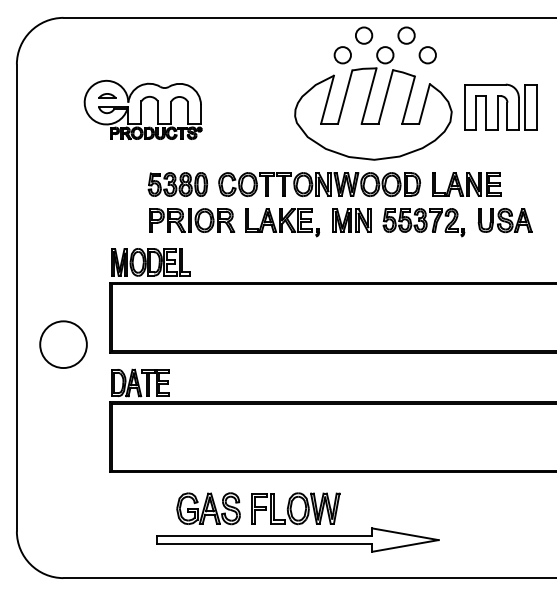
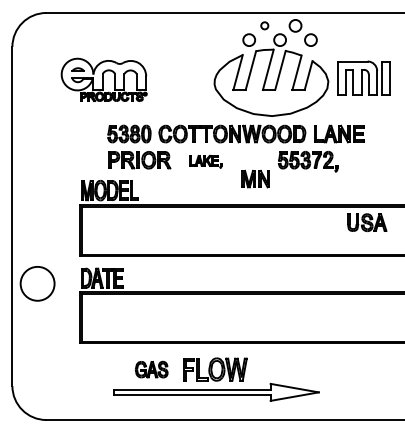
circle: (364, 35) -> (264, 25), size x0.6
part: (351, 220) -> (255, 179), moved
part: (504, 220) -> (366, 222), moved
part: (282, 222) -> (205, 161), size x0.6
circle: (63, 344) -> (37, 283), moved
part: (208, 508) -> (151, 369), size x0.7

